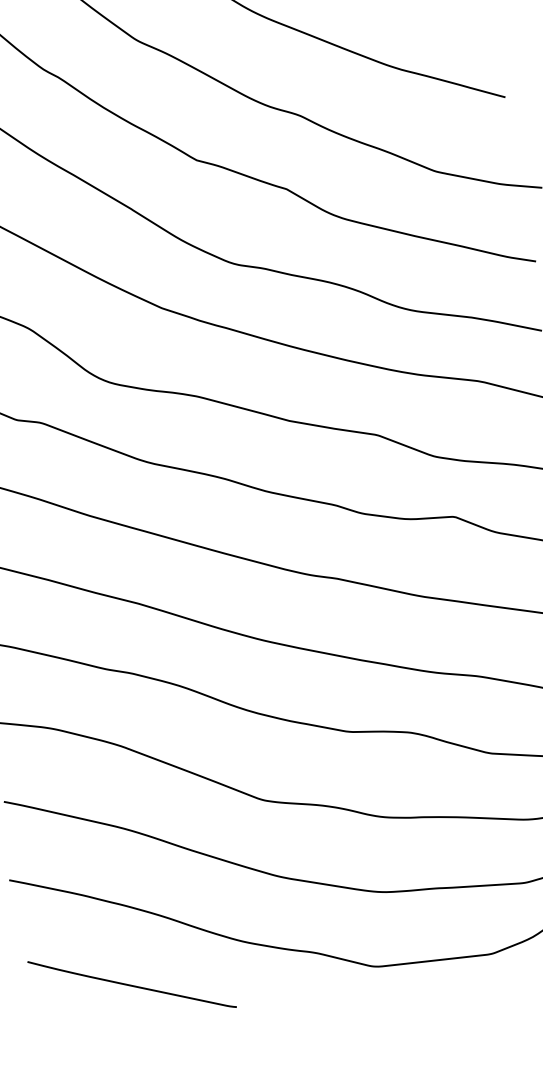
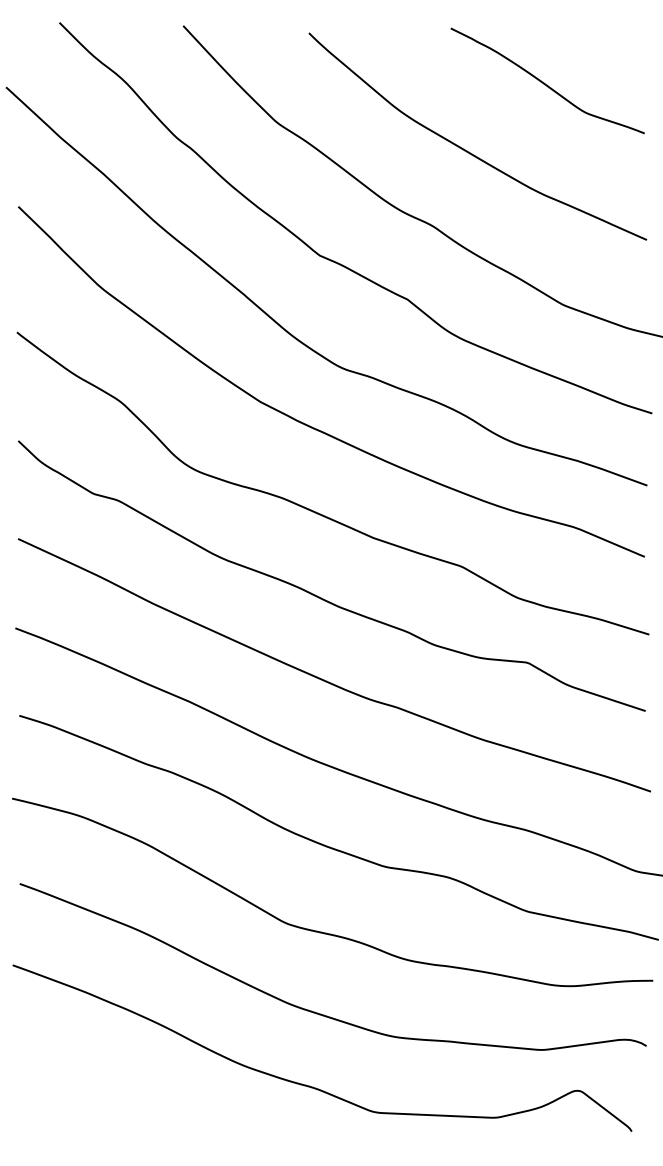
curve: (132, 985) -> (122, 1092), removed

